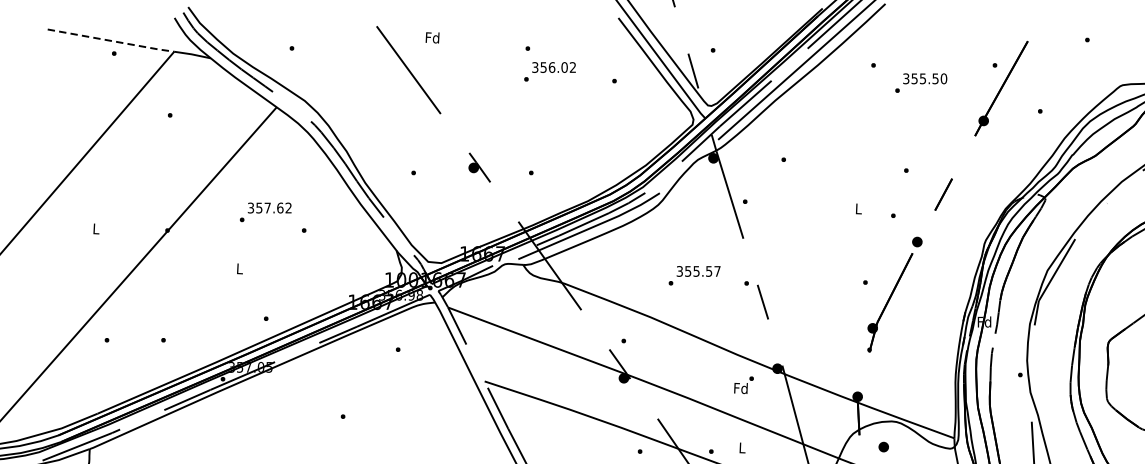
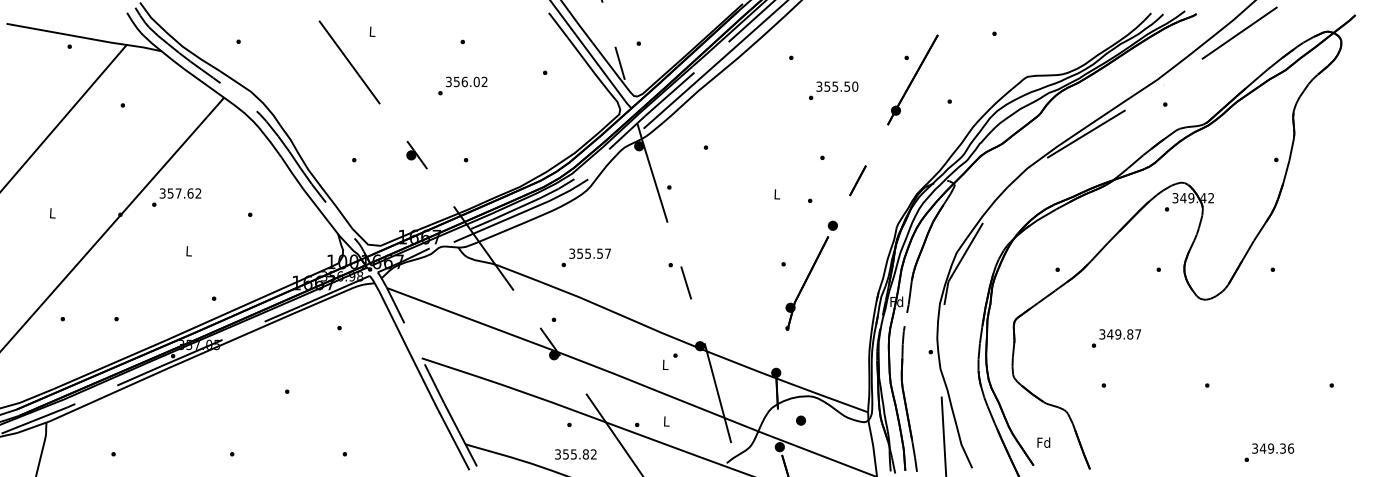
text: (431, 37) -> (371, 31), Fd -> L
line: (111, 40) -> (67, 34), dashed -> solid
text: (549, 71) -> (462, 85), moved
text: (921, 82) -> (833, 90), moved
text: (265, 212) -> (176, 197), moved
text: (693, 275) -> (585, 257), moved
text: (740, 387) -> (664, 364), Fd -> L

